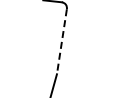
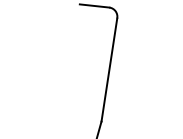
line: (61, 41) -> (108, 69), dashed -> solid

